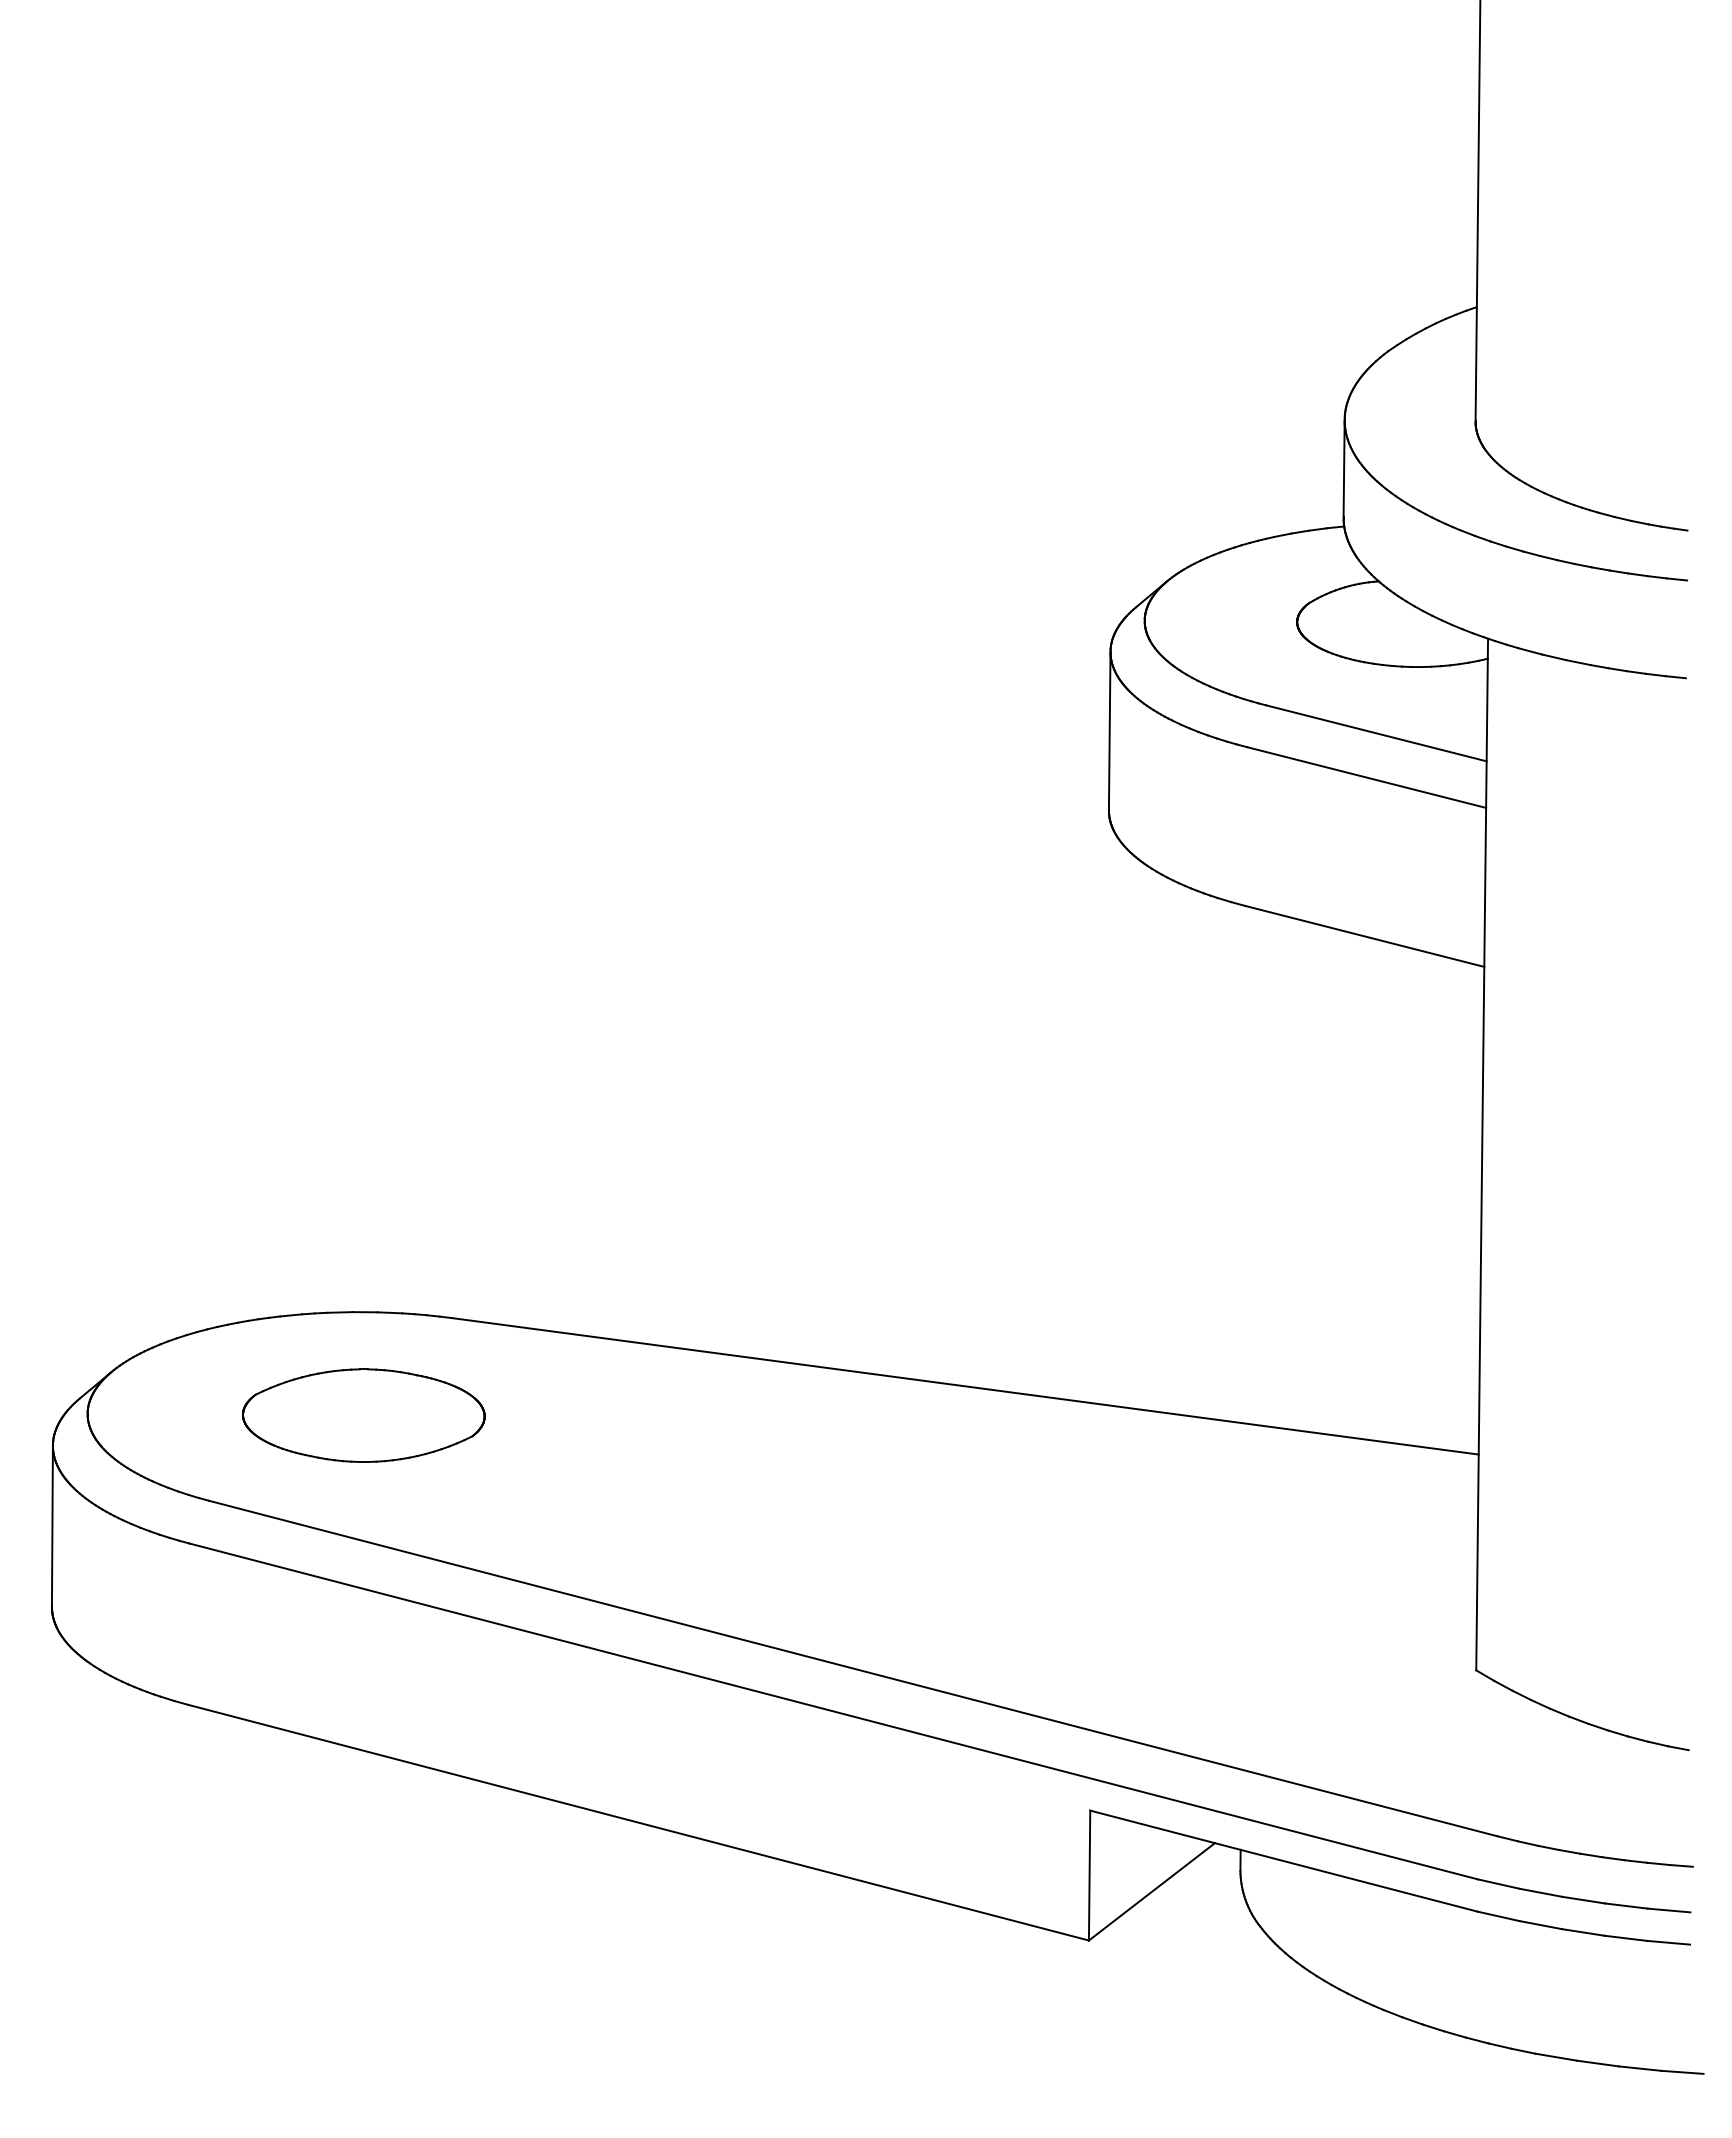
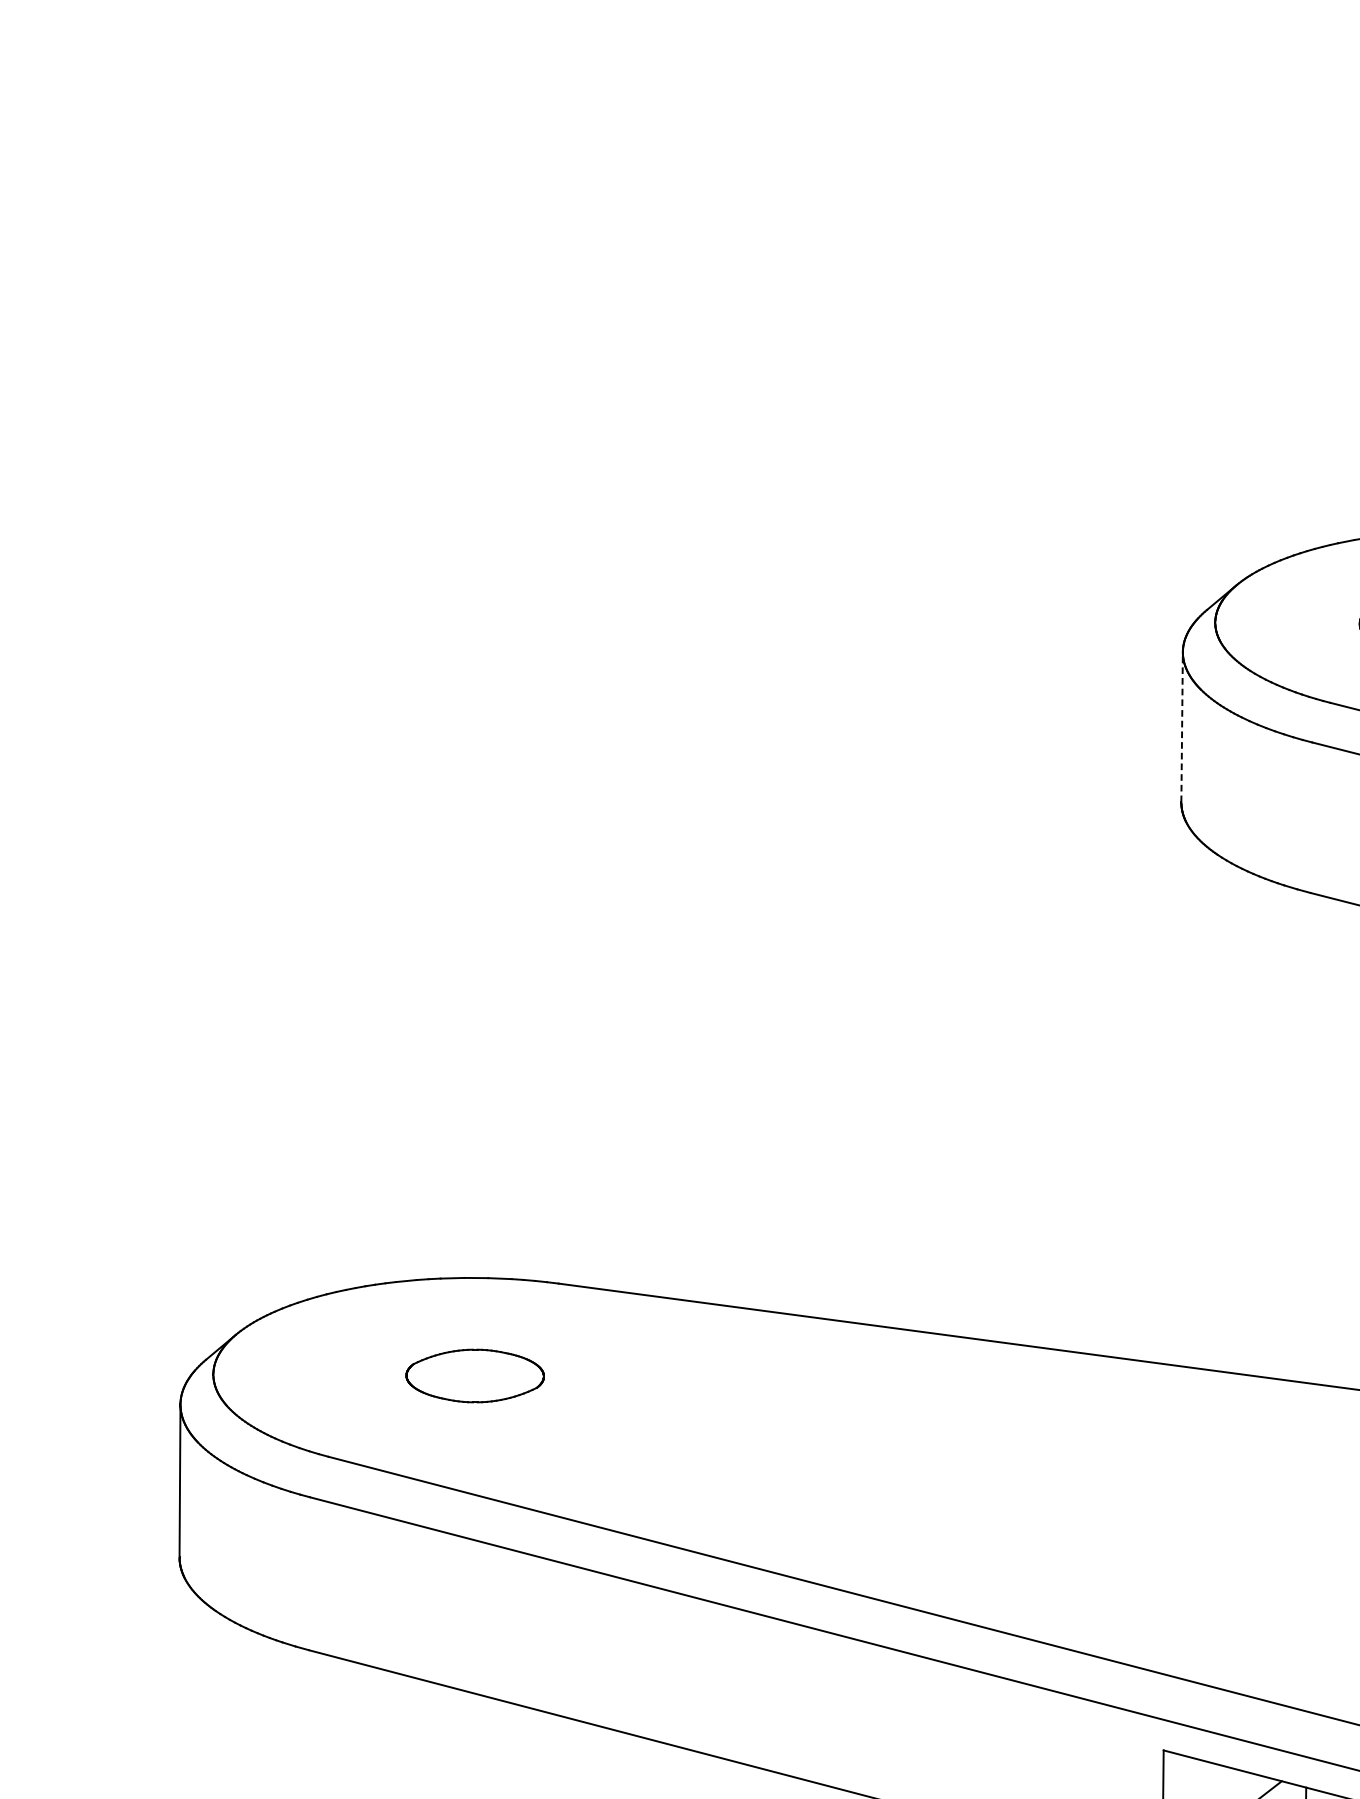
line: (1109, 731) -> (1181, 727), solid -> dashed
part: (363, 1415) -> (474, 1375), size x0.6

